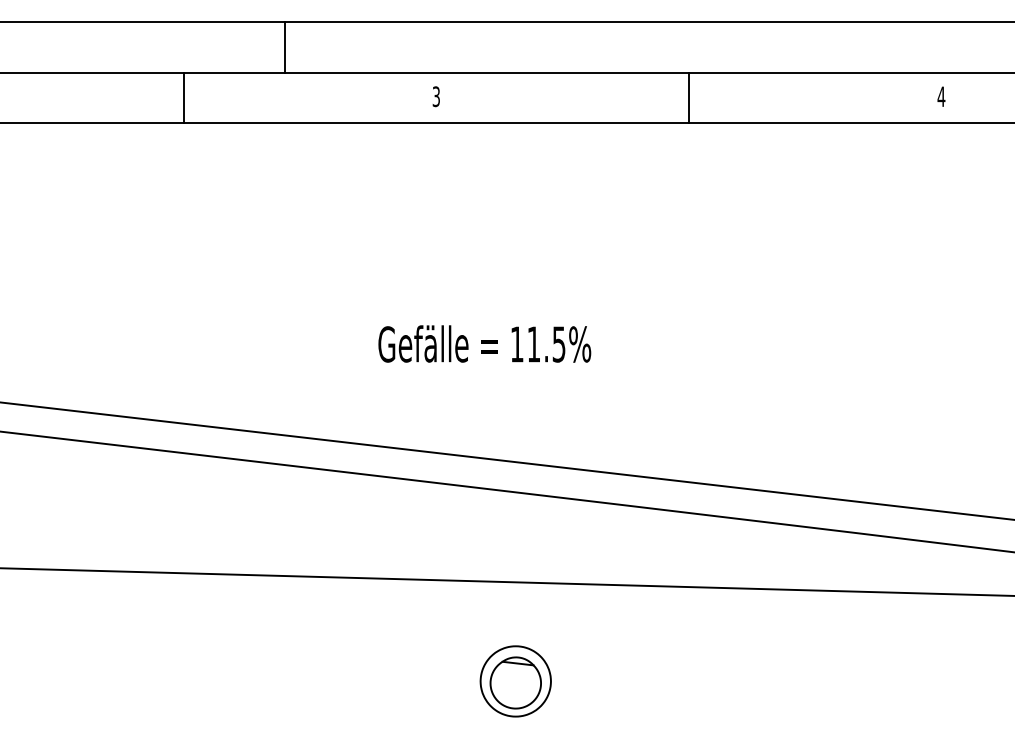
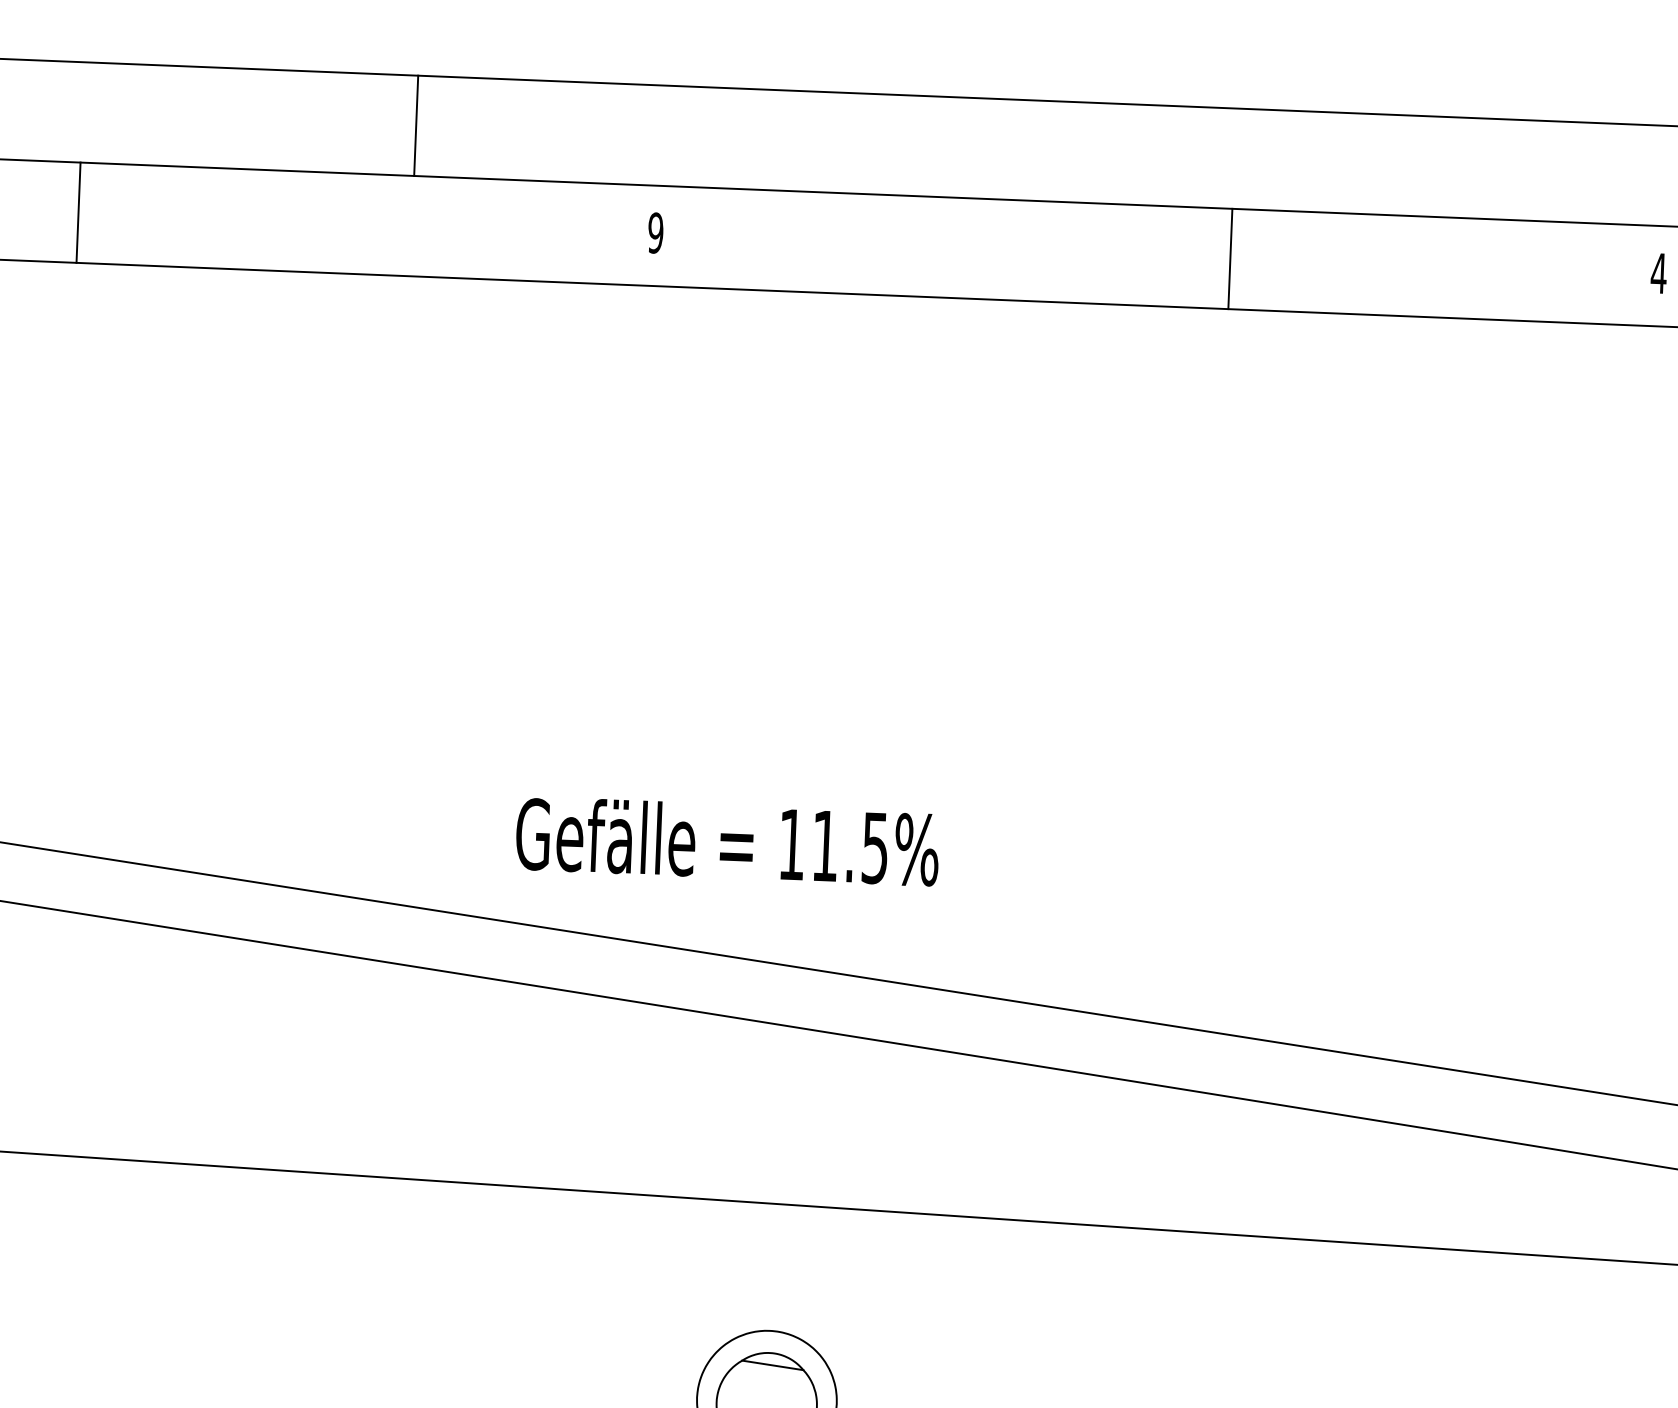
line: (284, 47) -> (415, 125), moved
text: (436, 96) -> (656, 232), 3 -> 9
line: (183, 97) -> (78, 211), moved
line: (688, 97) -> (1229, 257), moved
text: (484, 343) -> (727, 840), moved

